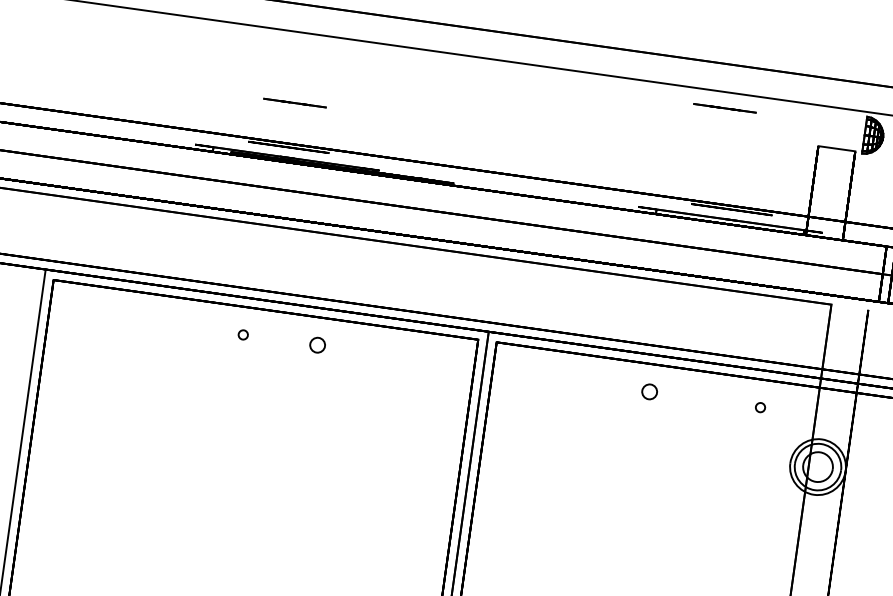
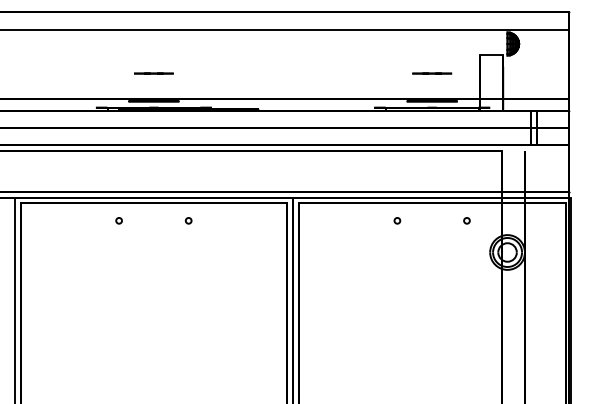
line: (725, 108) -> (432, 73), moved
circle: (242, 334) -> (118, 220), moved
circle: (317, 344) -> (188, 220), size x0.62
circle: (649, 391) -> (397, 220), size x0.62

